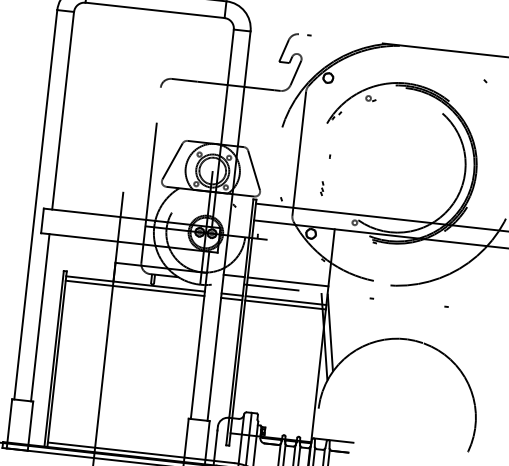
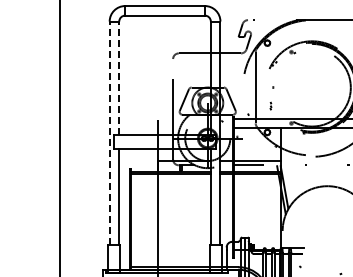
line: (63, 111) -> (119, 78), solid -> dashed
line: (35, 205) -> (109, 133), solid -> dashed

